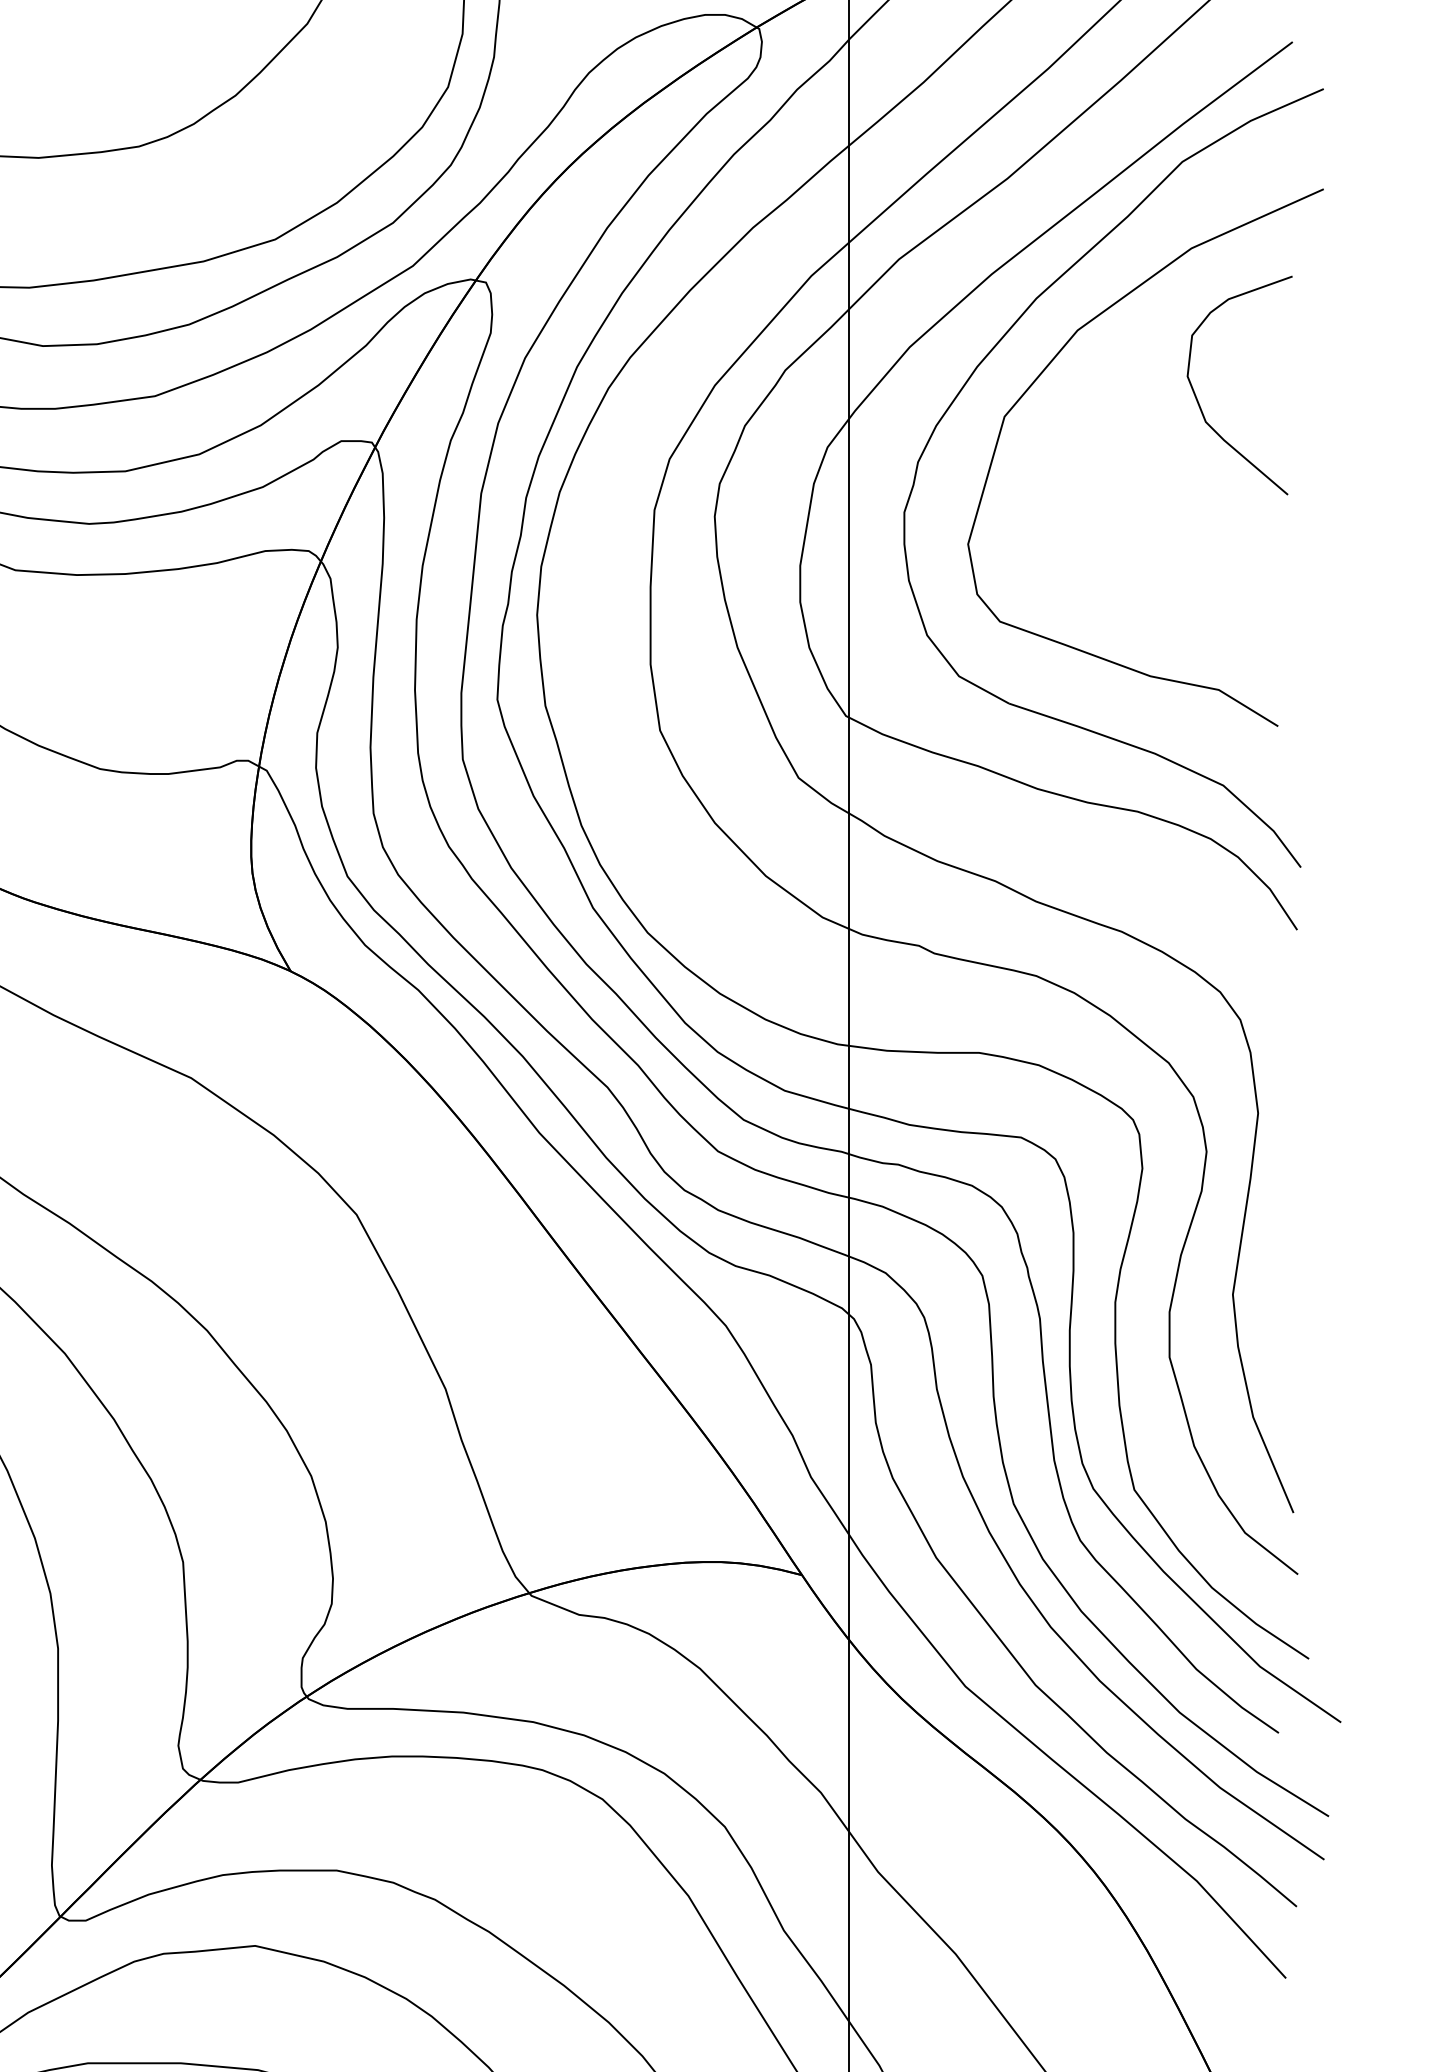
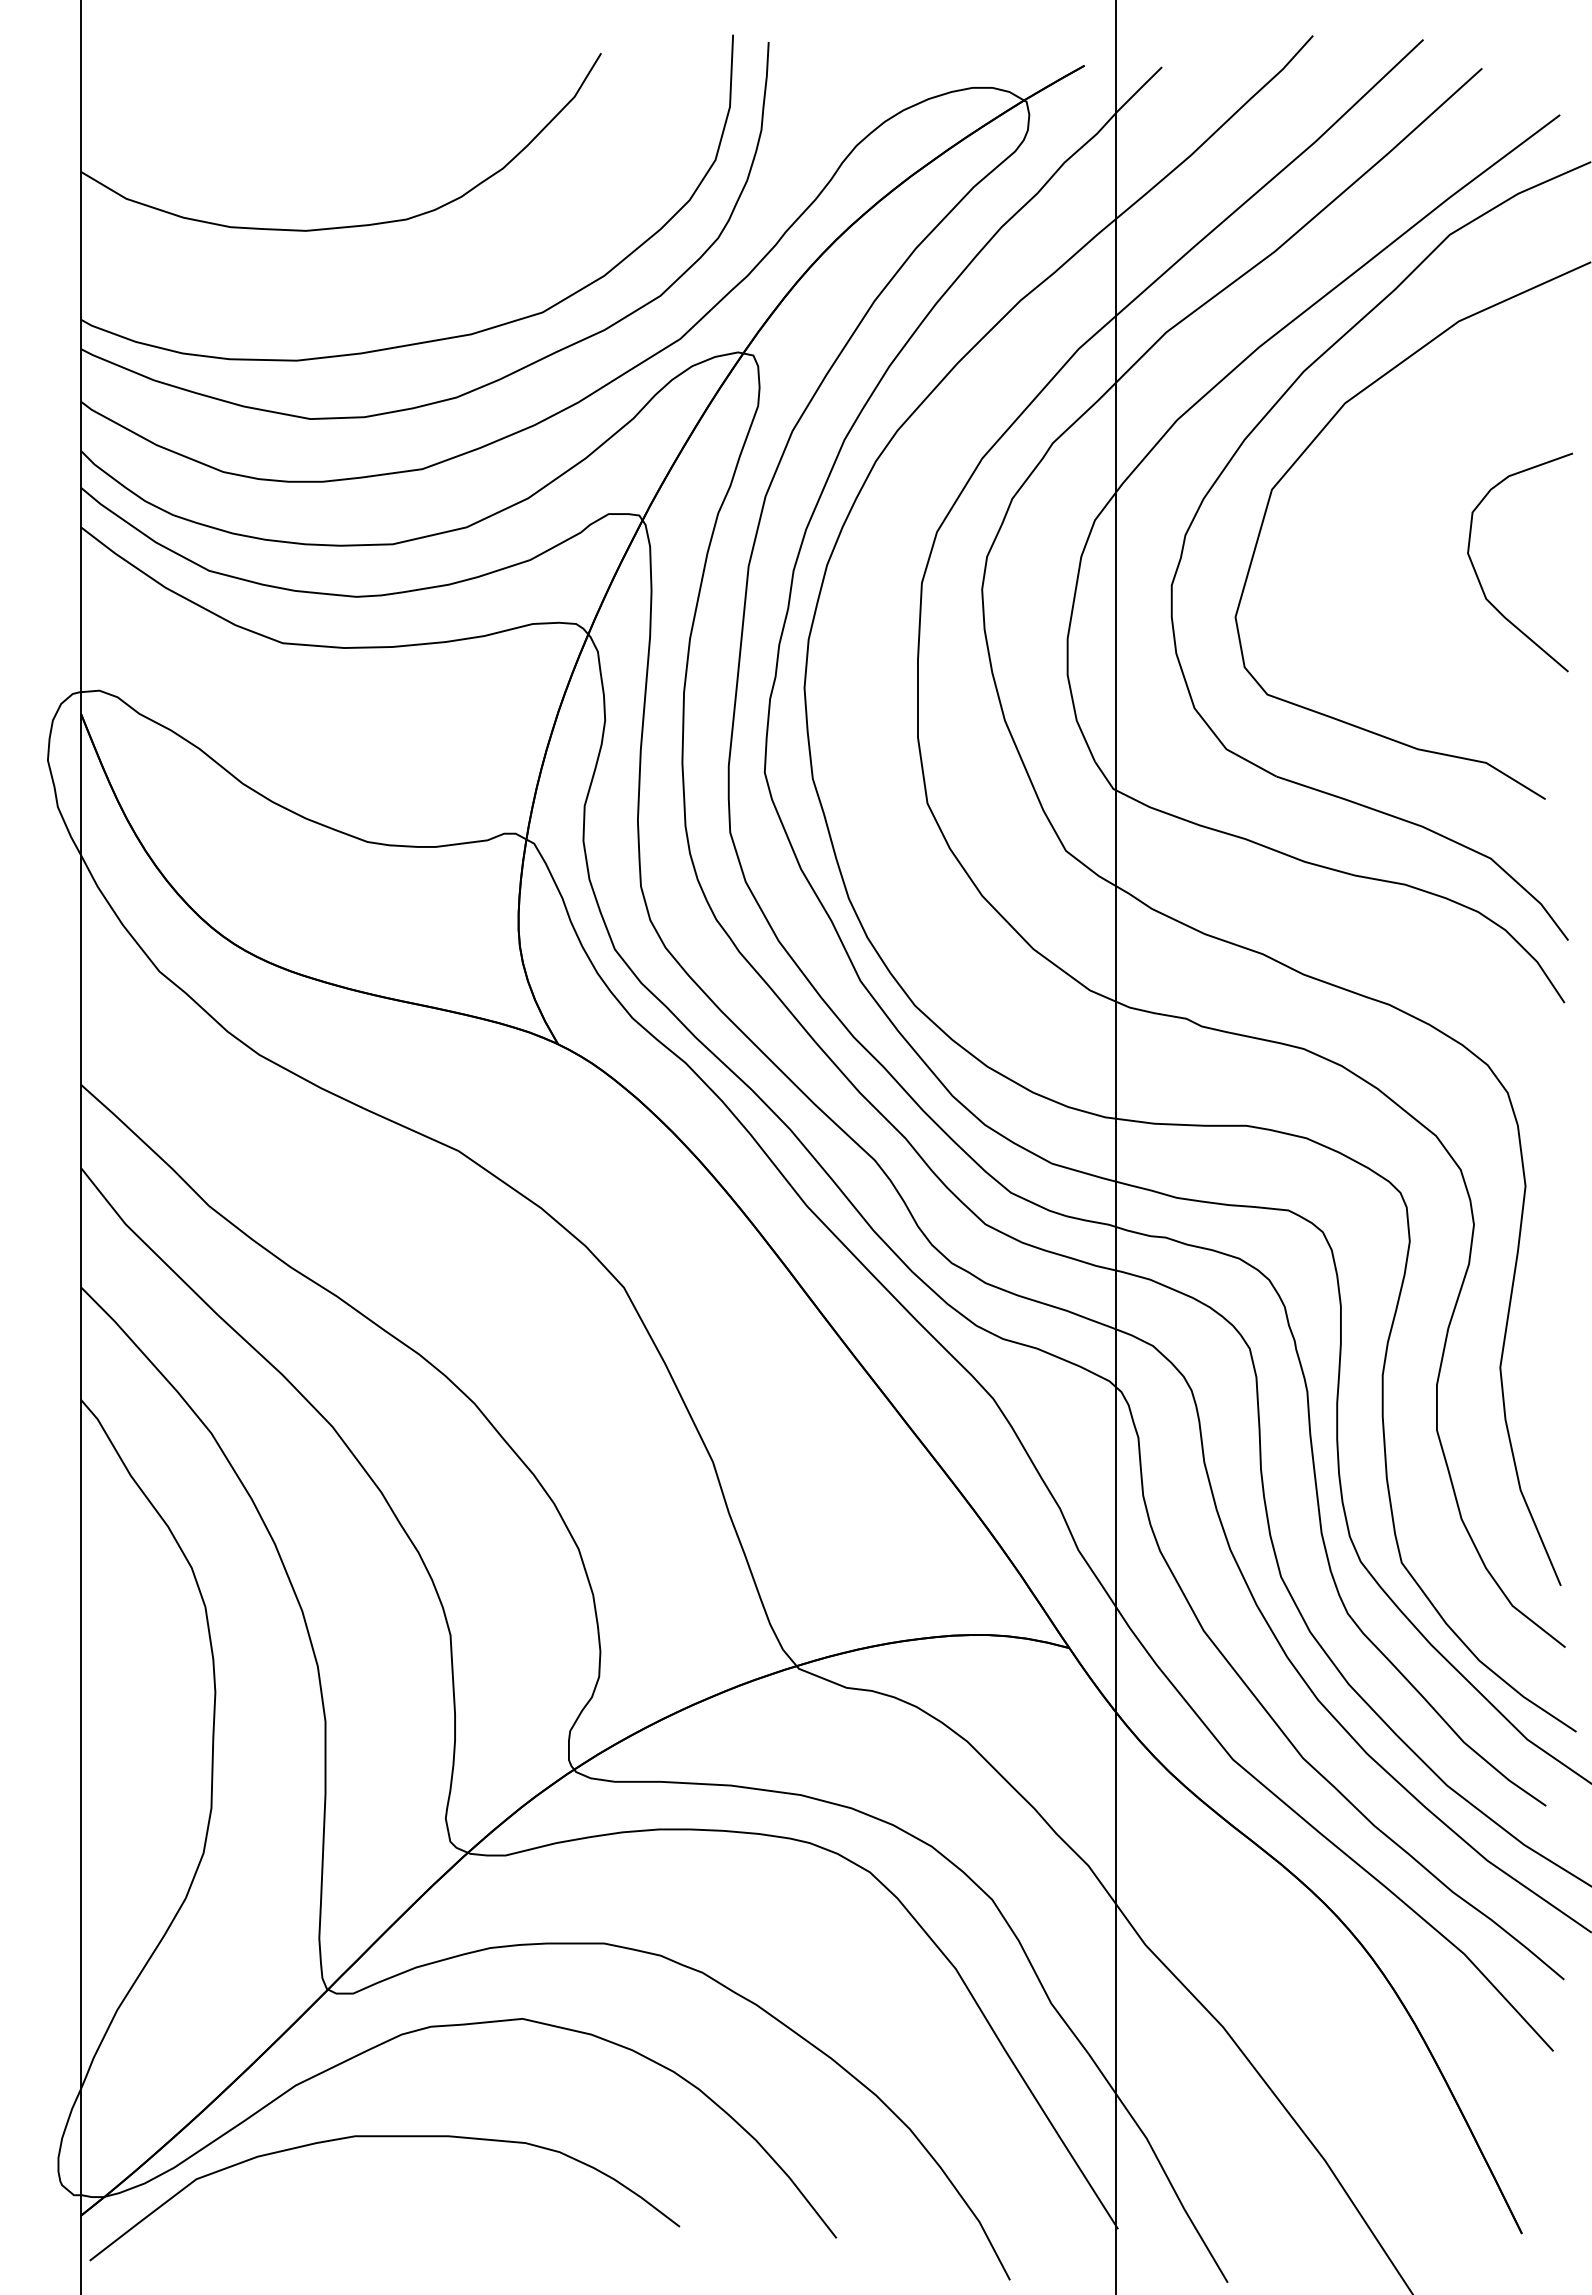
curve: (1198, 399) -> (1478, 576), moved

